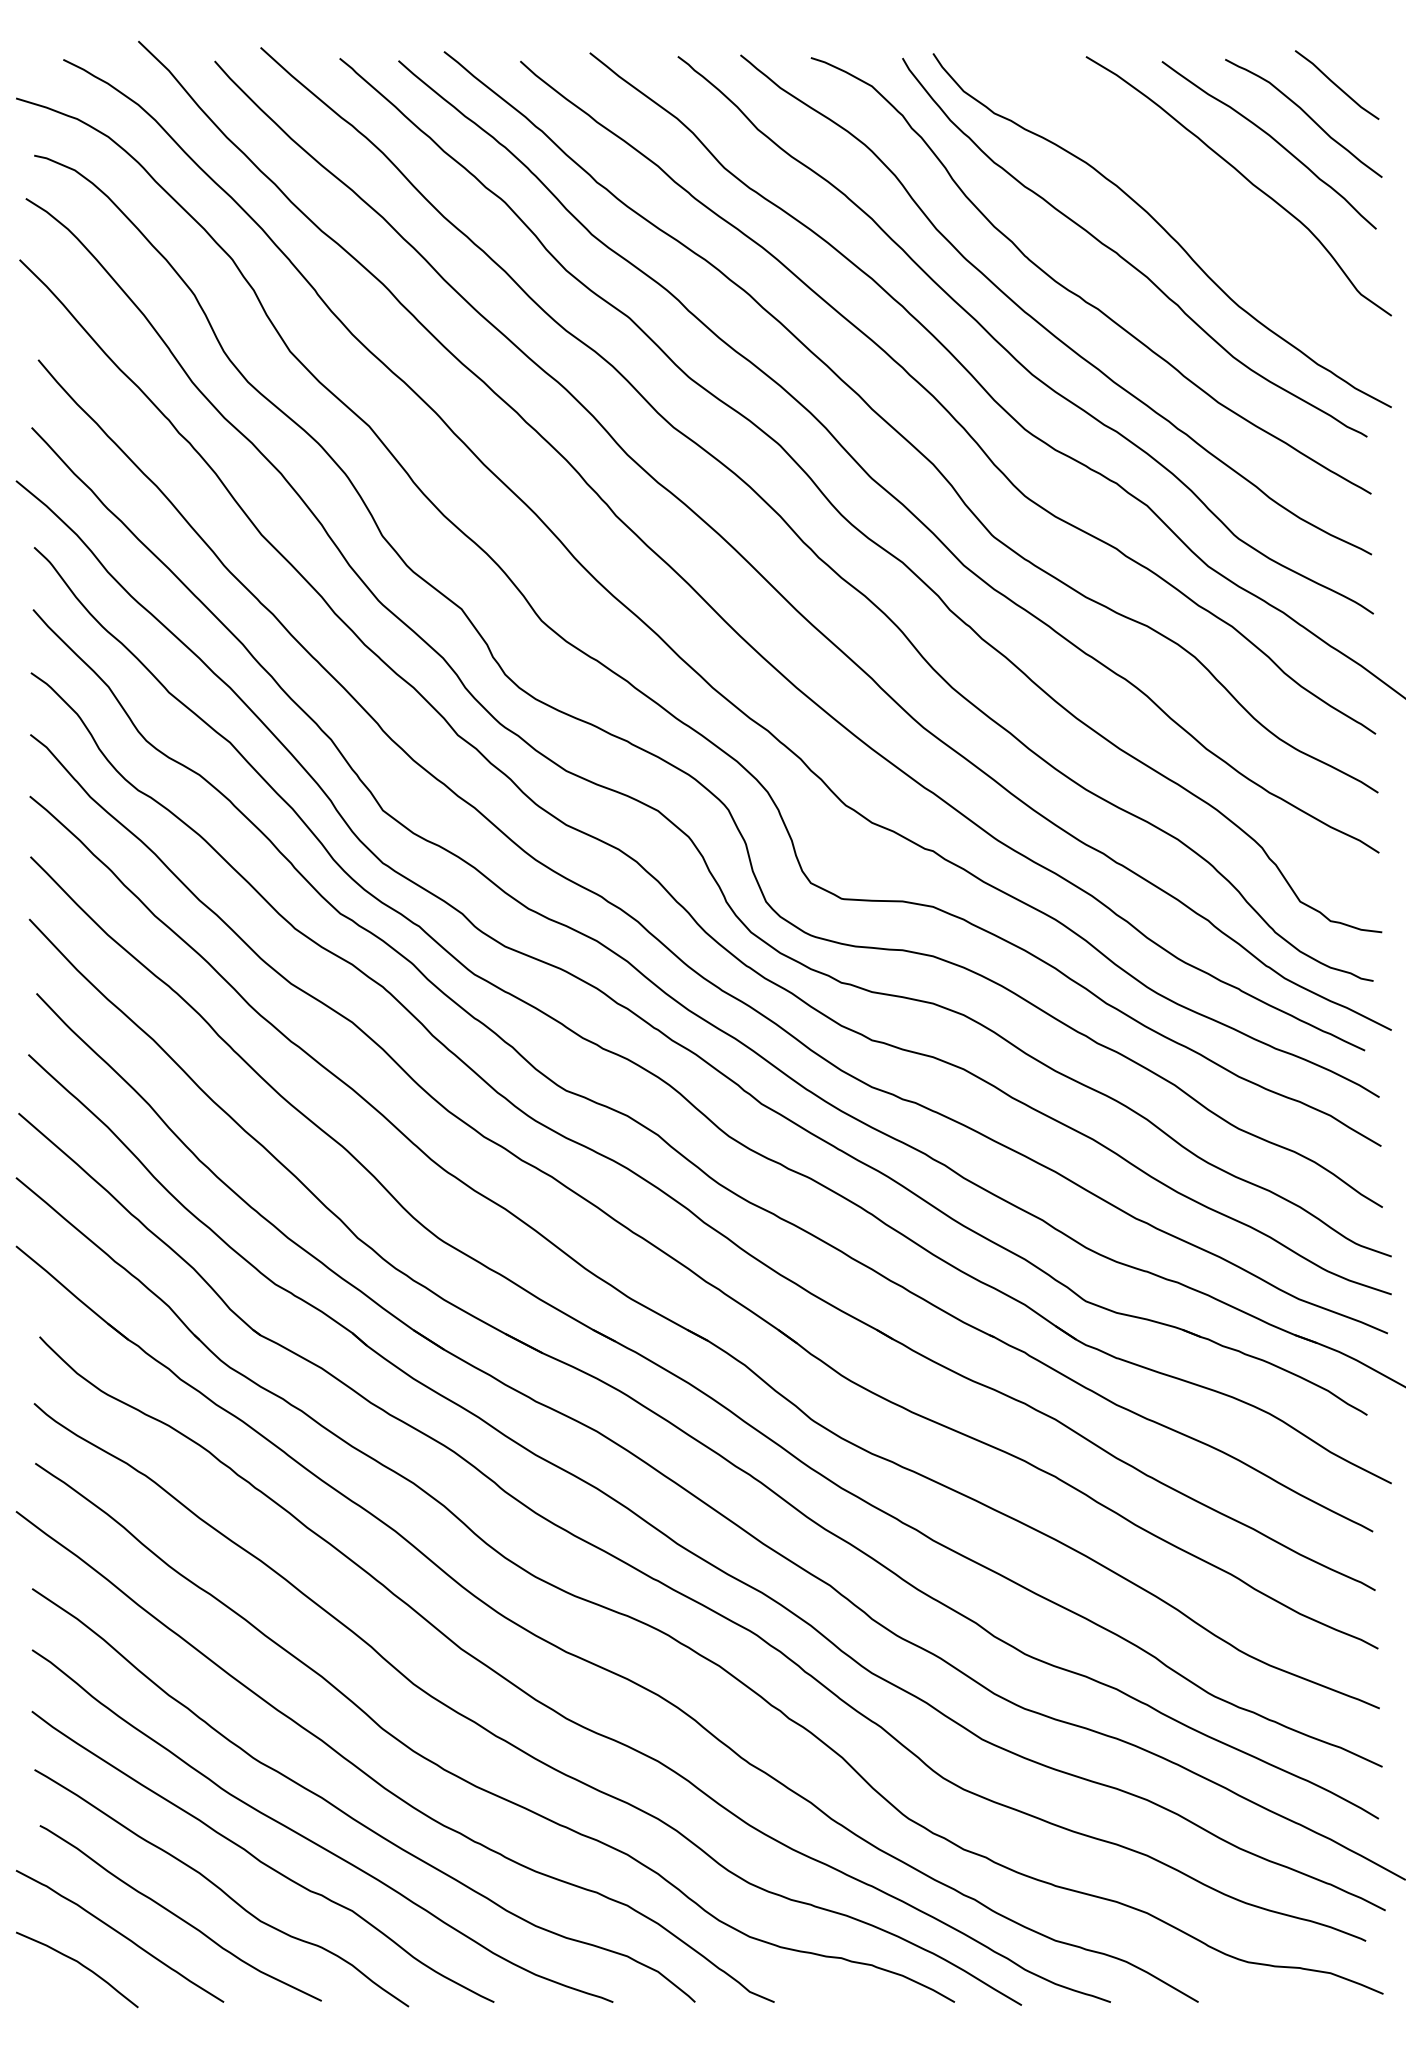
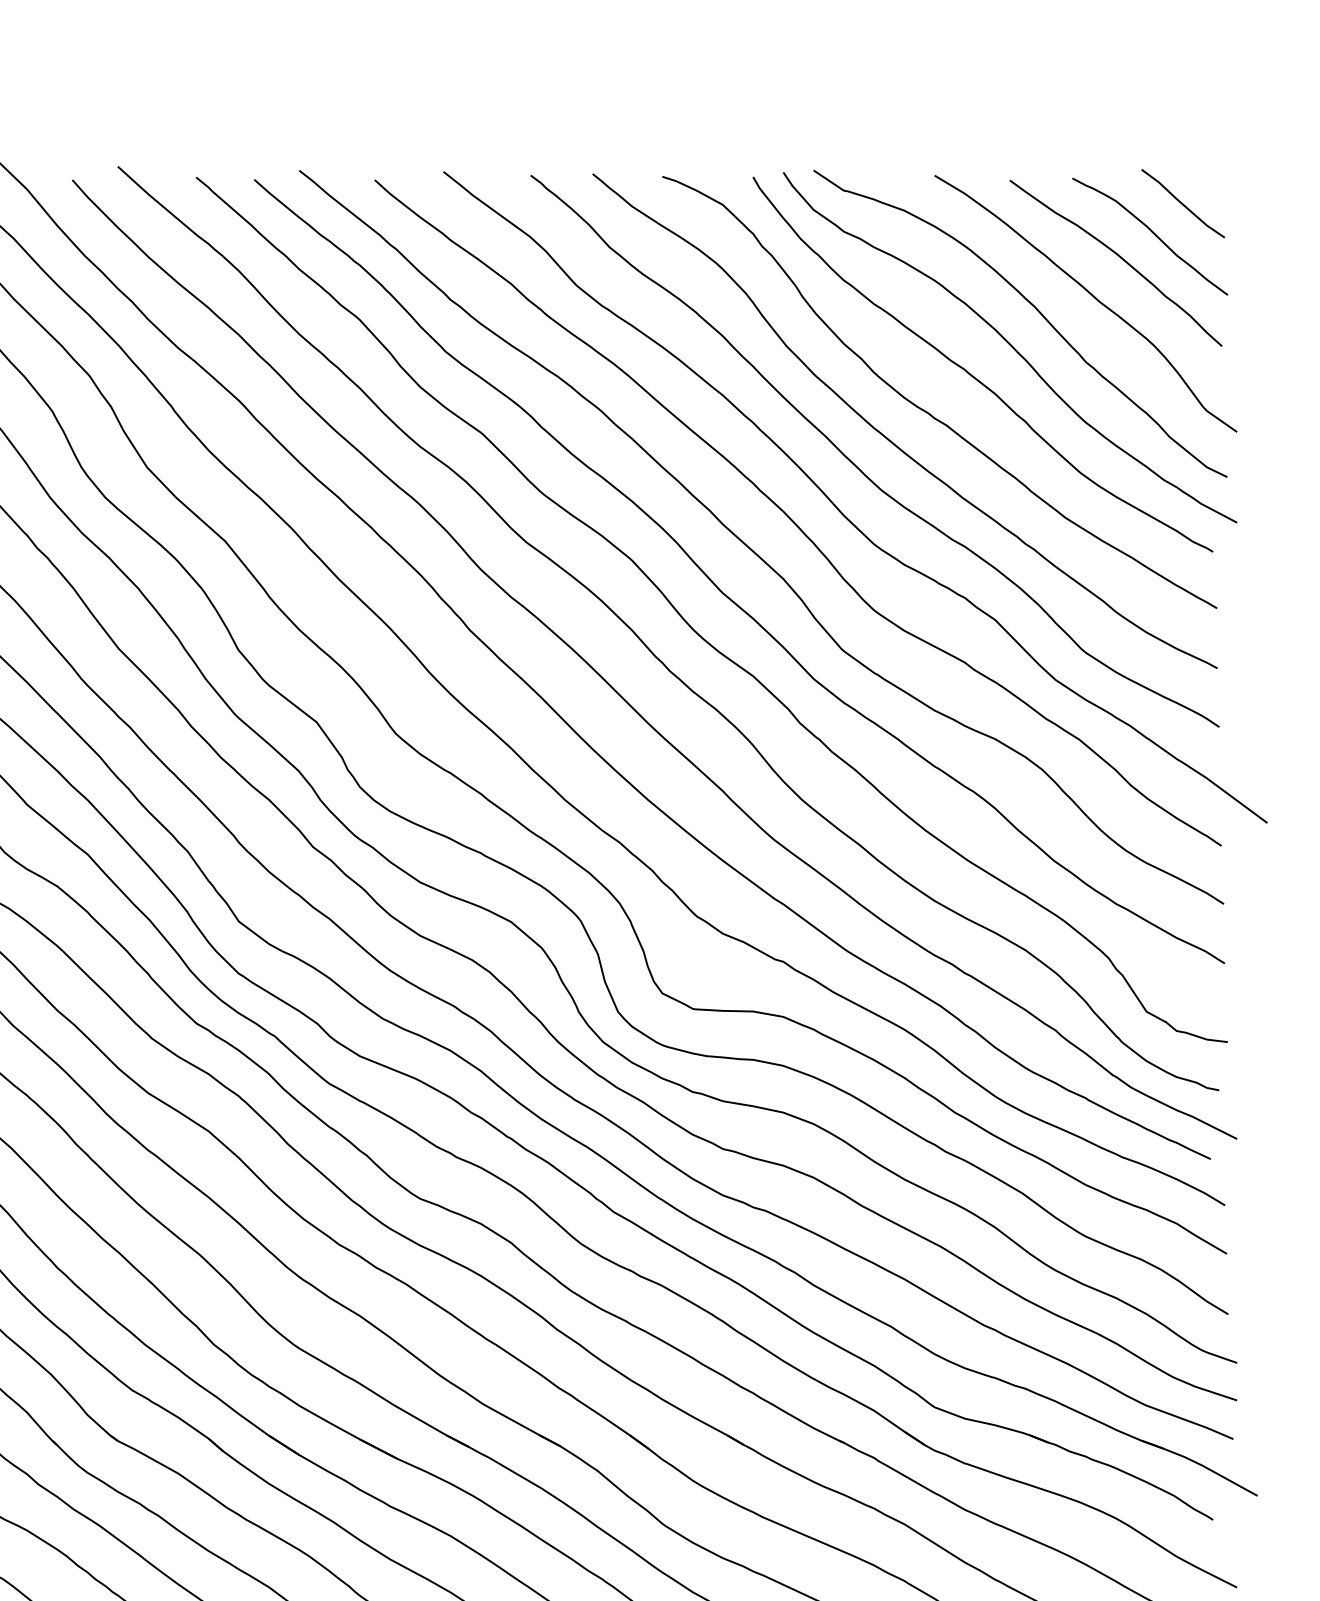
curve: (1187, 191) -> (1035, 308), added

